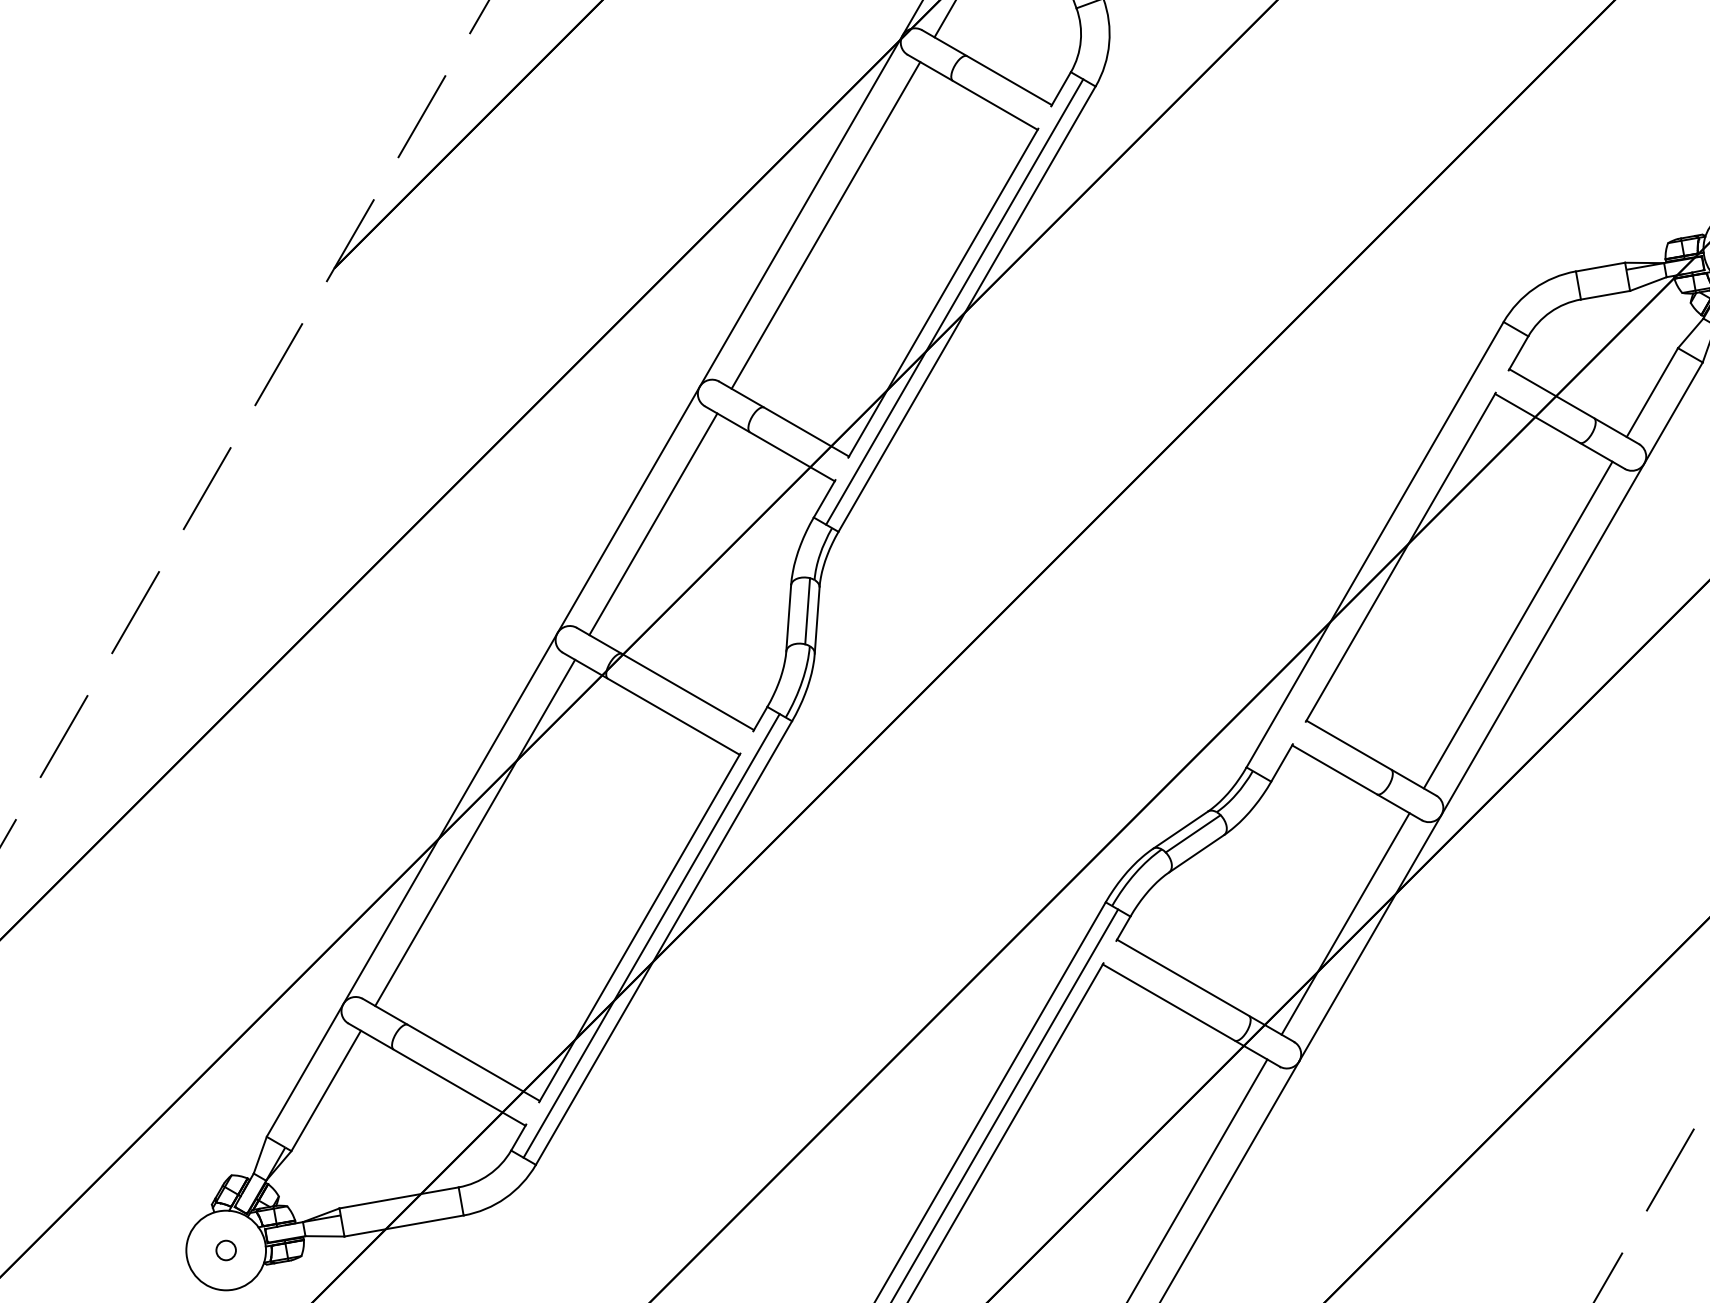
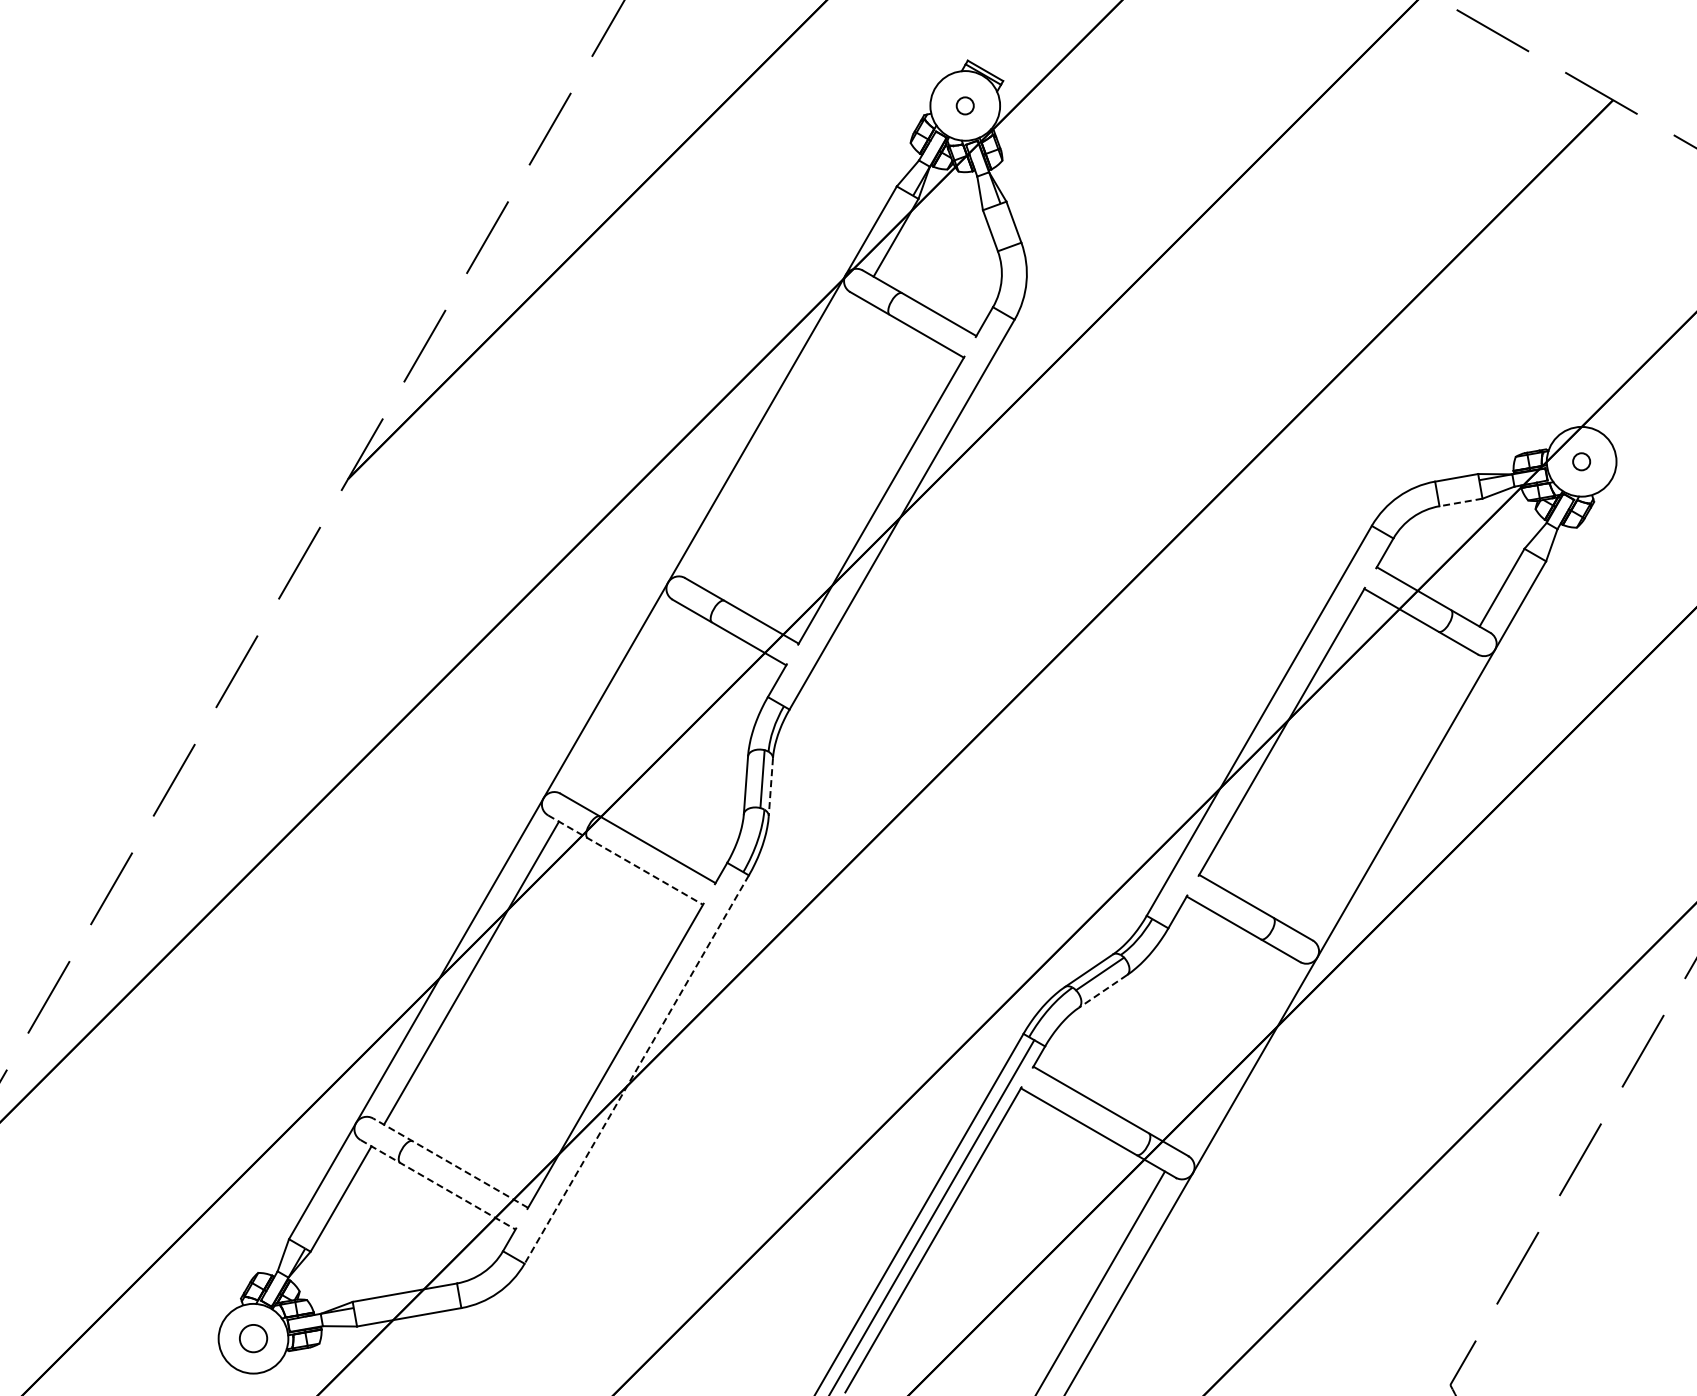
line: (825, 225) -> (778, 441), removed
line: (1606, 295) -> (1461, 502), solid -> dashed
line: (953, 302) -> (890, 508), removed
line: (653, 523) -> (627, 702), removed
line: (816, 620) -> (770, 787), solid -> dashed
line: (1518, 625) -> (1384, 791), removed
line: (652, 704) -> (626, 860), solid -> dashed
line: (1195, 853) -> (1102, 991), solid -> dashed
line: (1345, 923) -> (1233, 1052), removed
line: (651, 936) -> (625, 1063), removed
line: (663, 944) -> (636, 1070), solid -> dashed
line: (451, 1049) -> (450, 1162), solid -> dashed
line: (437, 1075) -> (438, 1185), solid -> dashed
circle: (226, 1250) -> (253, 1338), size x1.6

